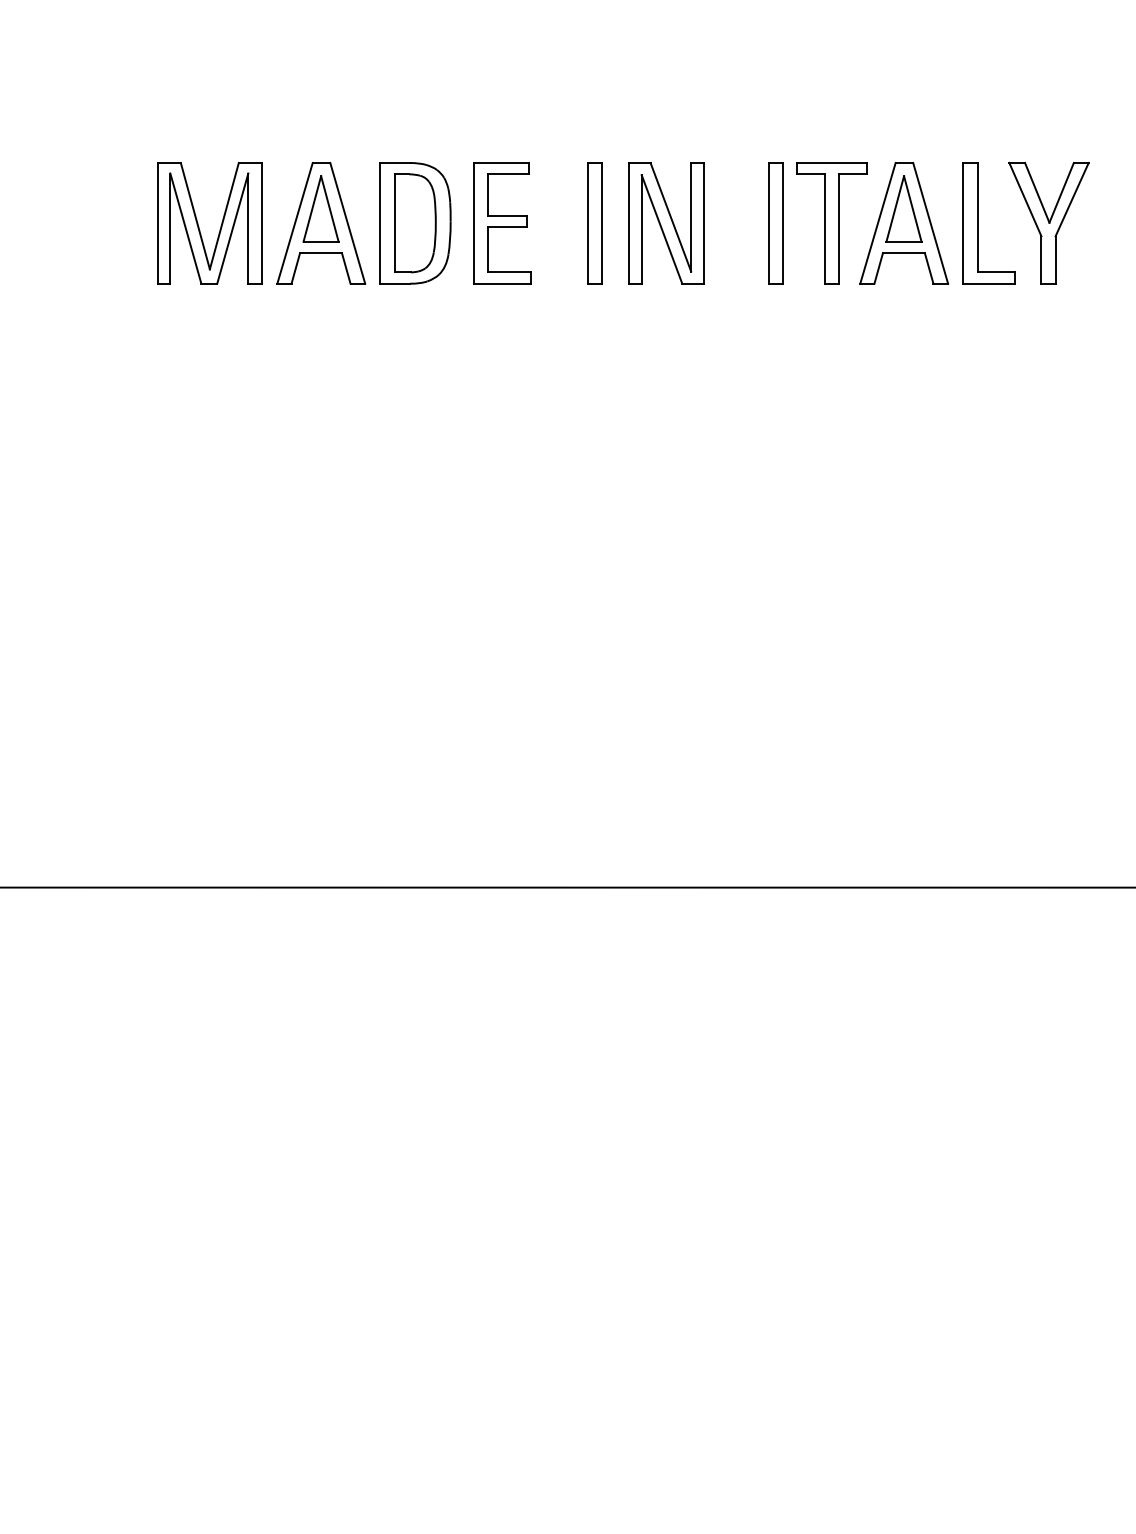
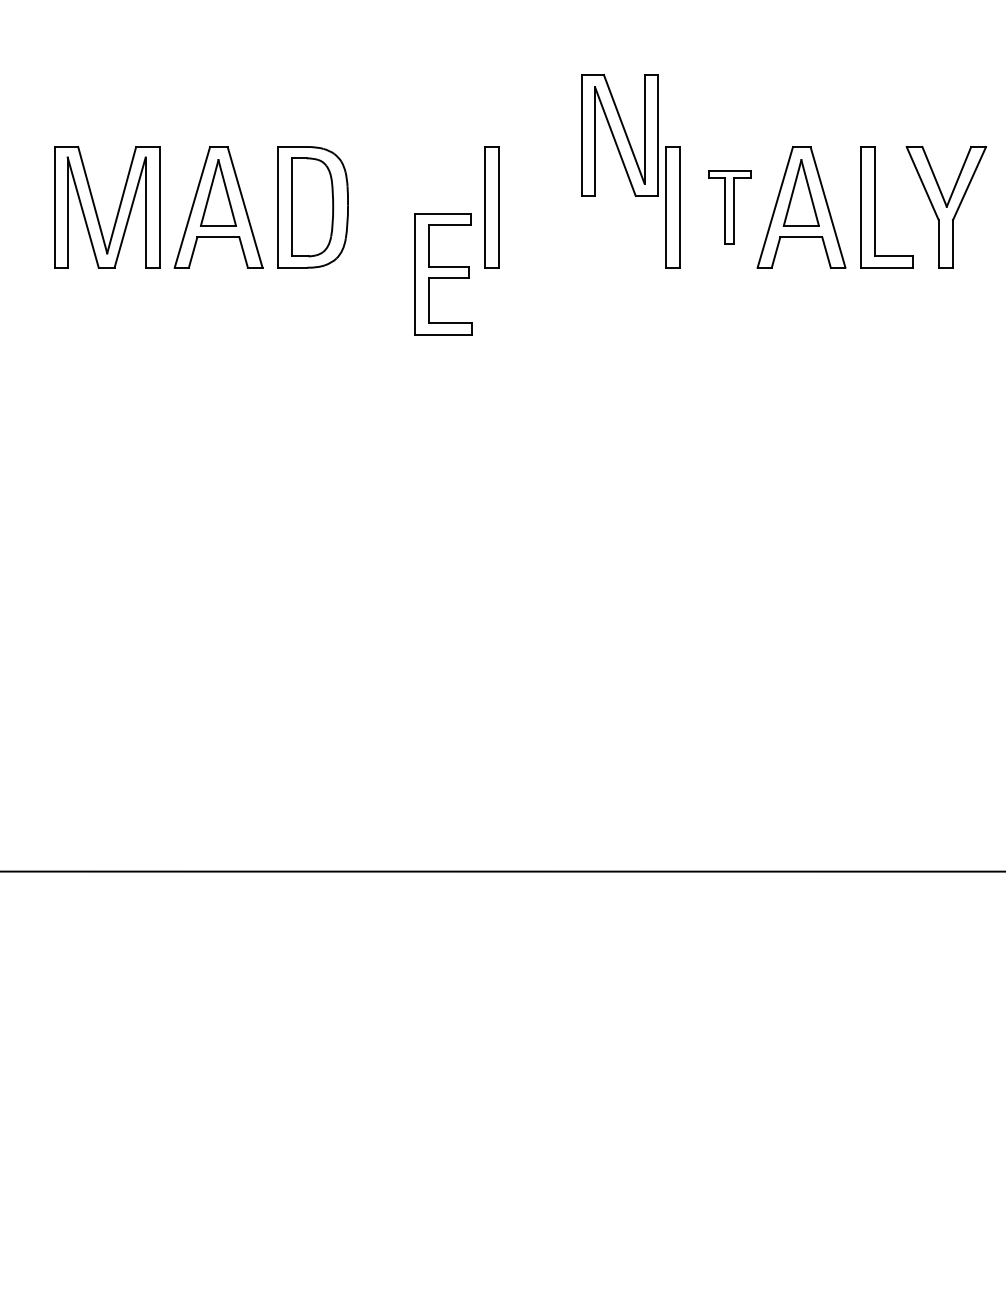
part: (502, 223) -> (443, 274), moved
part: (666, 223) -> (619, 135), moved
part: (831, 223) -> (728, 207), size x0.6

